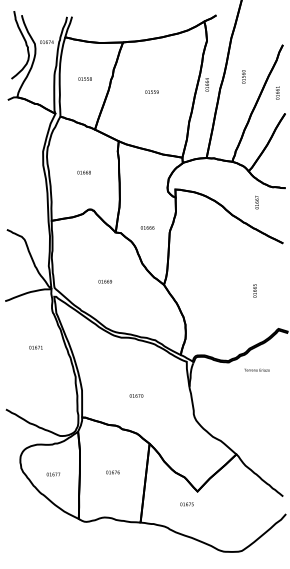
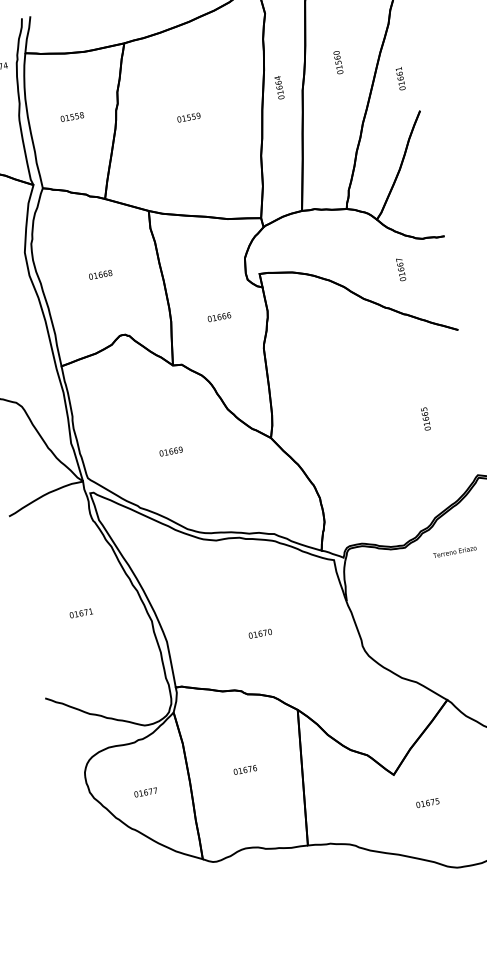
text: (147, 227) -> (219, 316), moved
text: (35, 347) -> (80, 613), moved
text: (186, 504) -> (426, 803), moved

